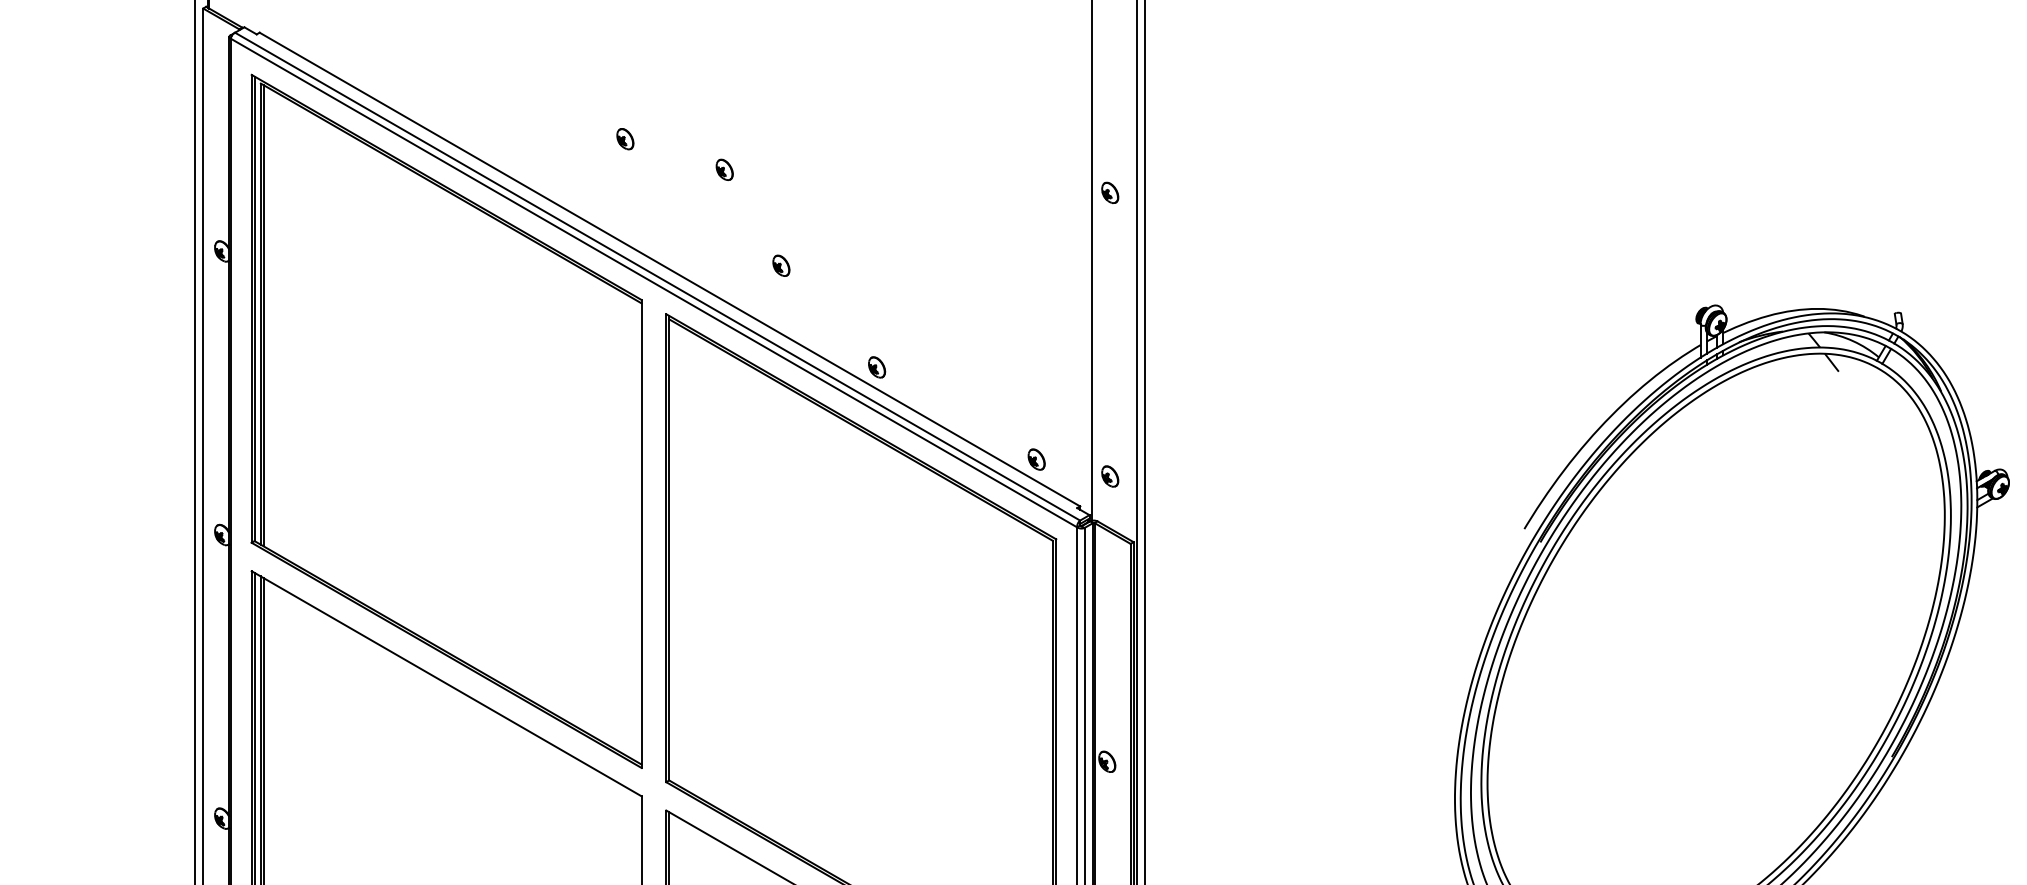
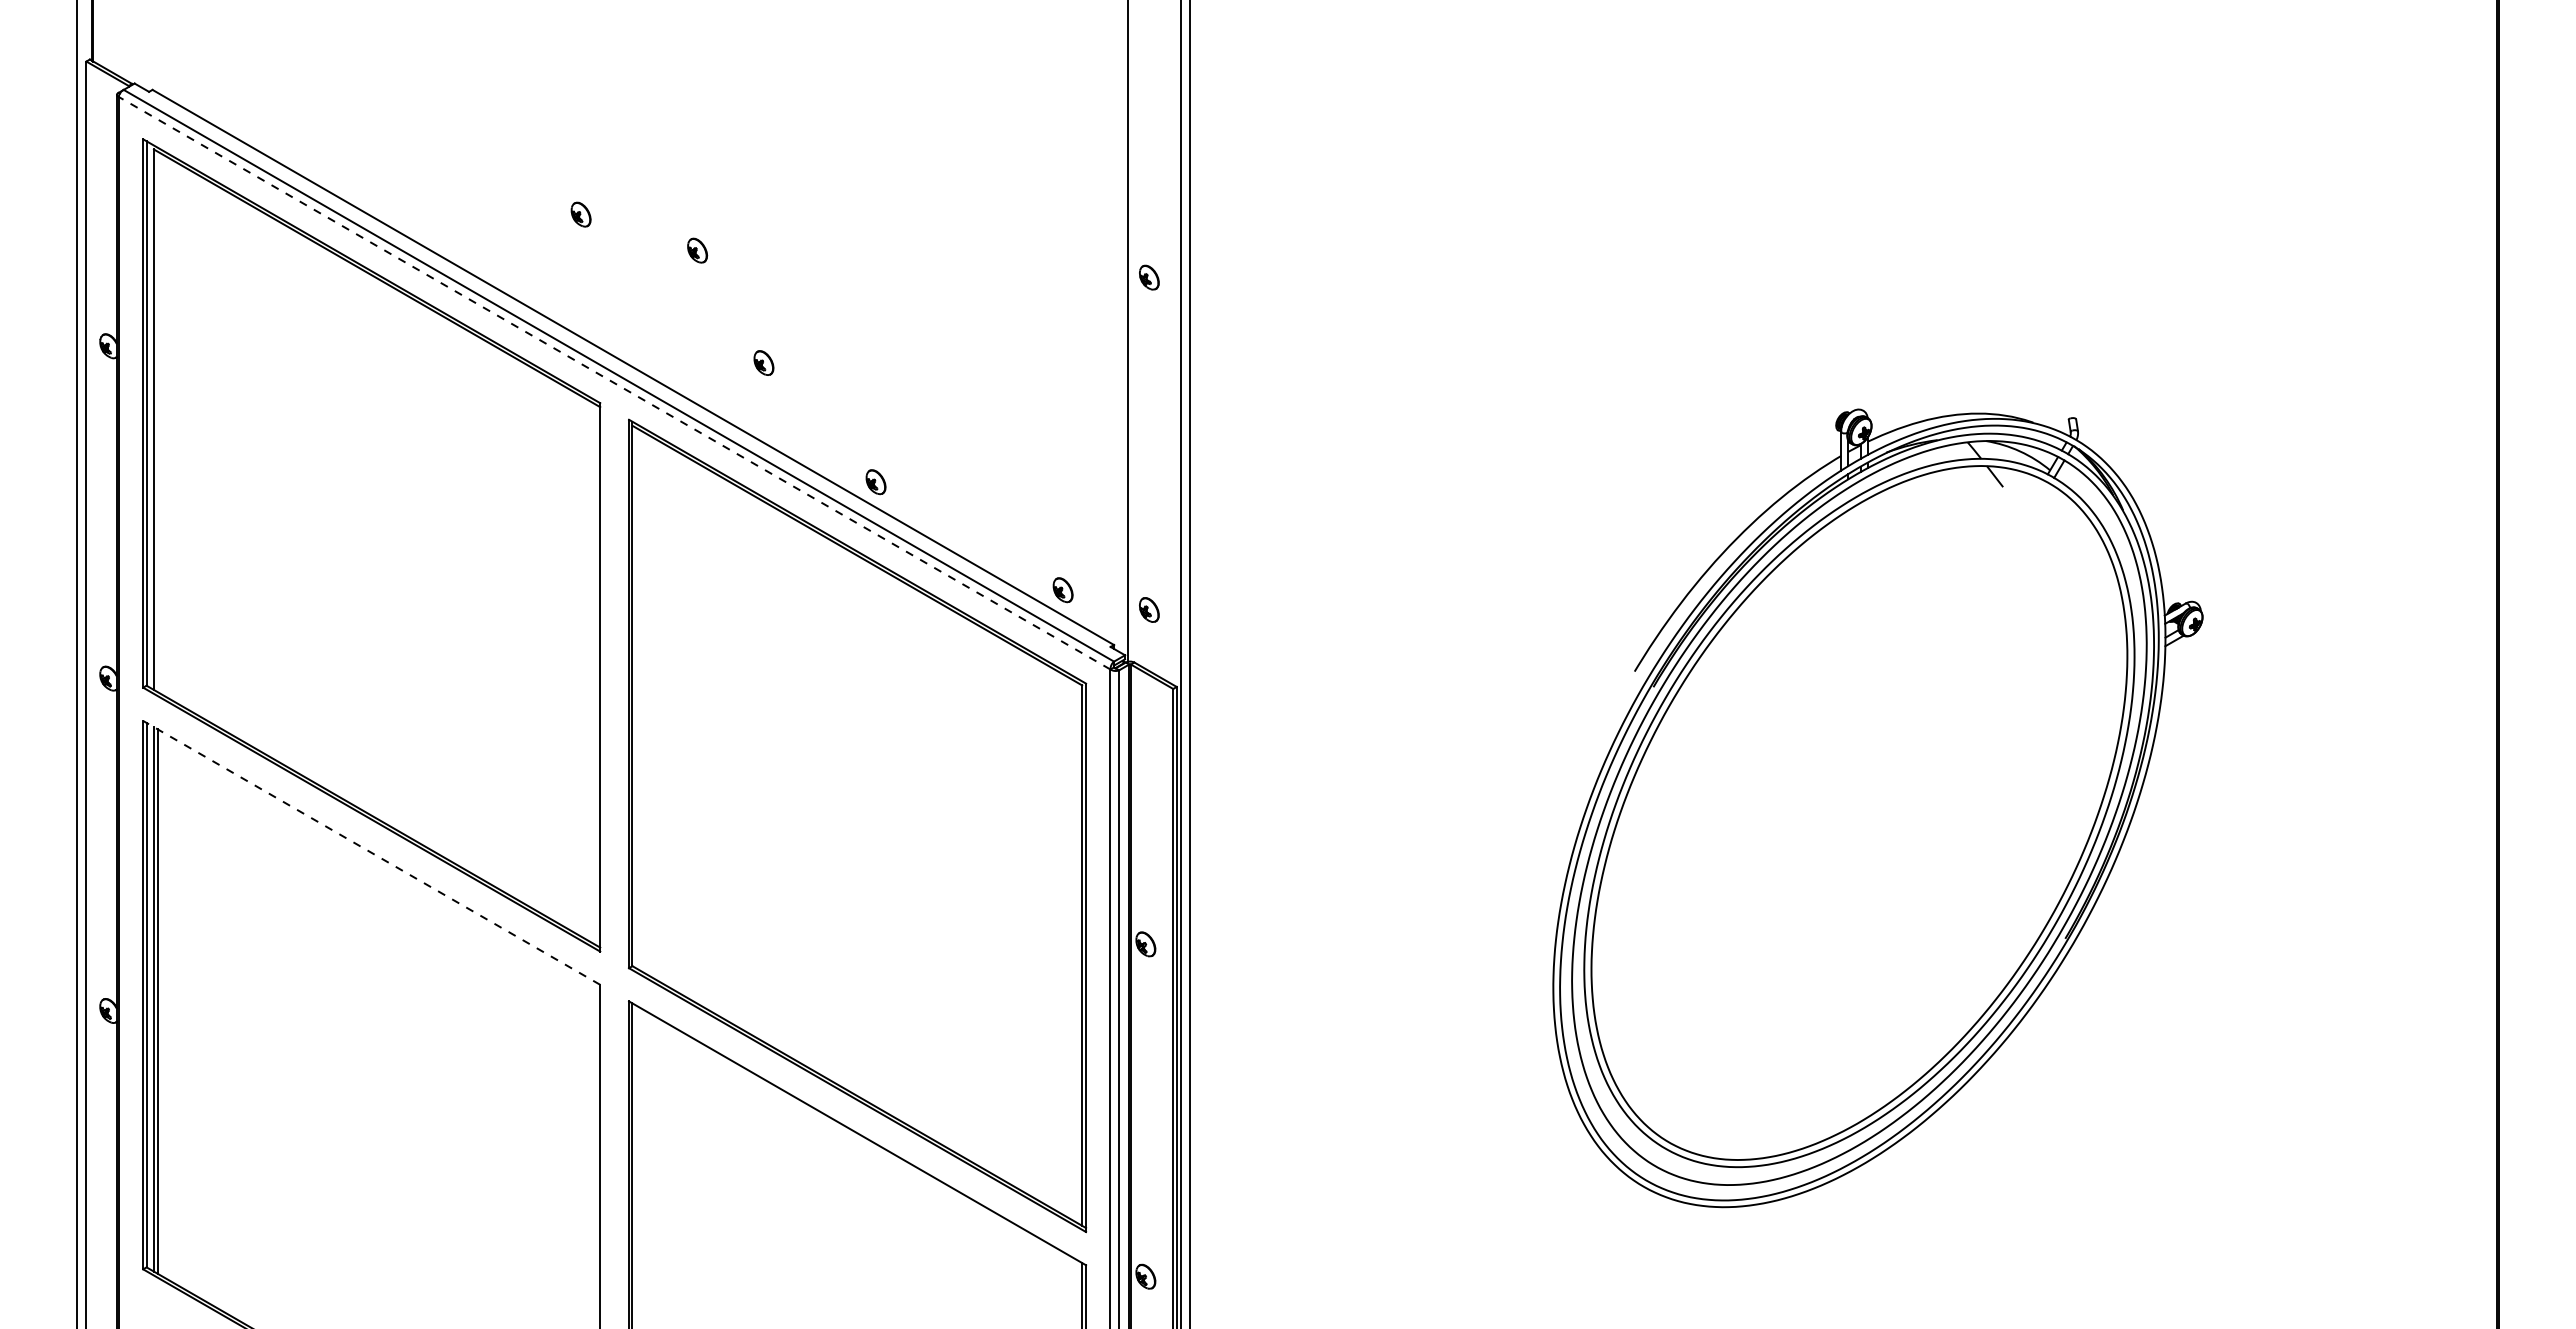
line: (653, 283) -> (614, 383), solid -> dashed
line: (263, 315) -> (157, 421), removed
line: (446, 683) -> (371, 852), solid -> dashed

